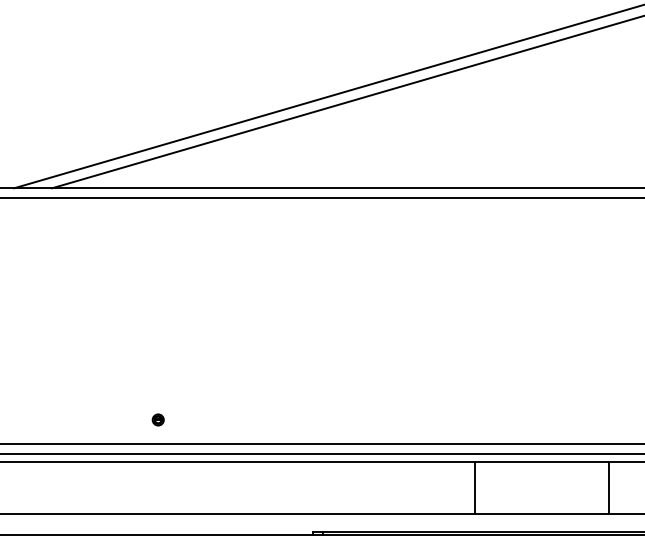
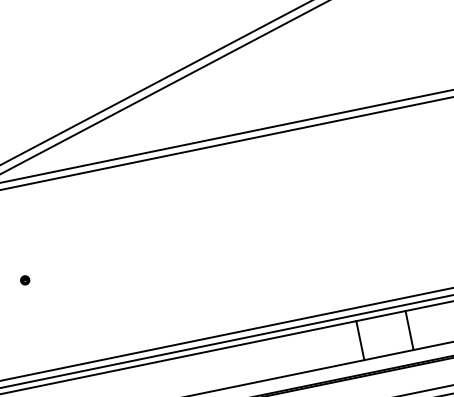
part: (157, 419) -> (24, 280), moved
line: (474, 487) -> (360, 340), moved
line: (609, 487) -> (409, 330), moved

